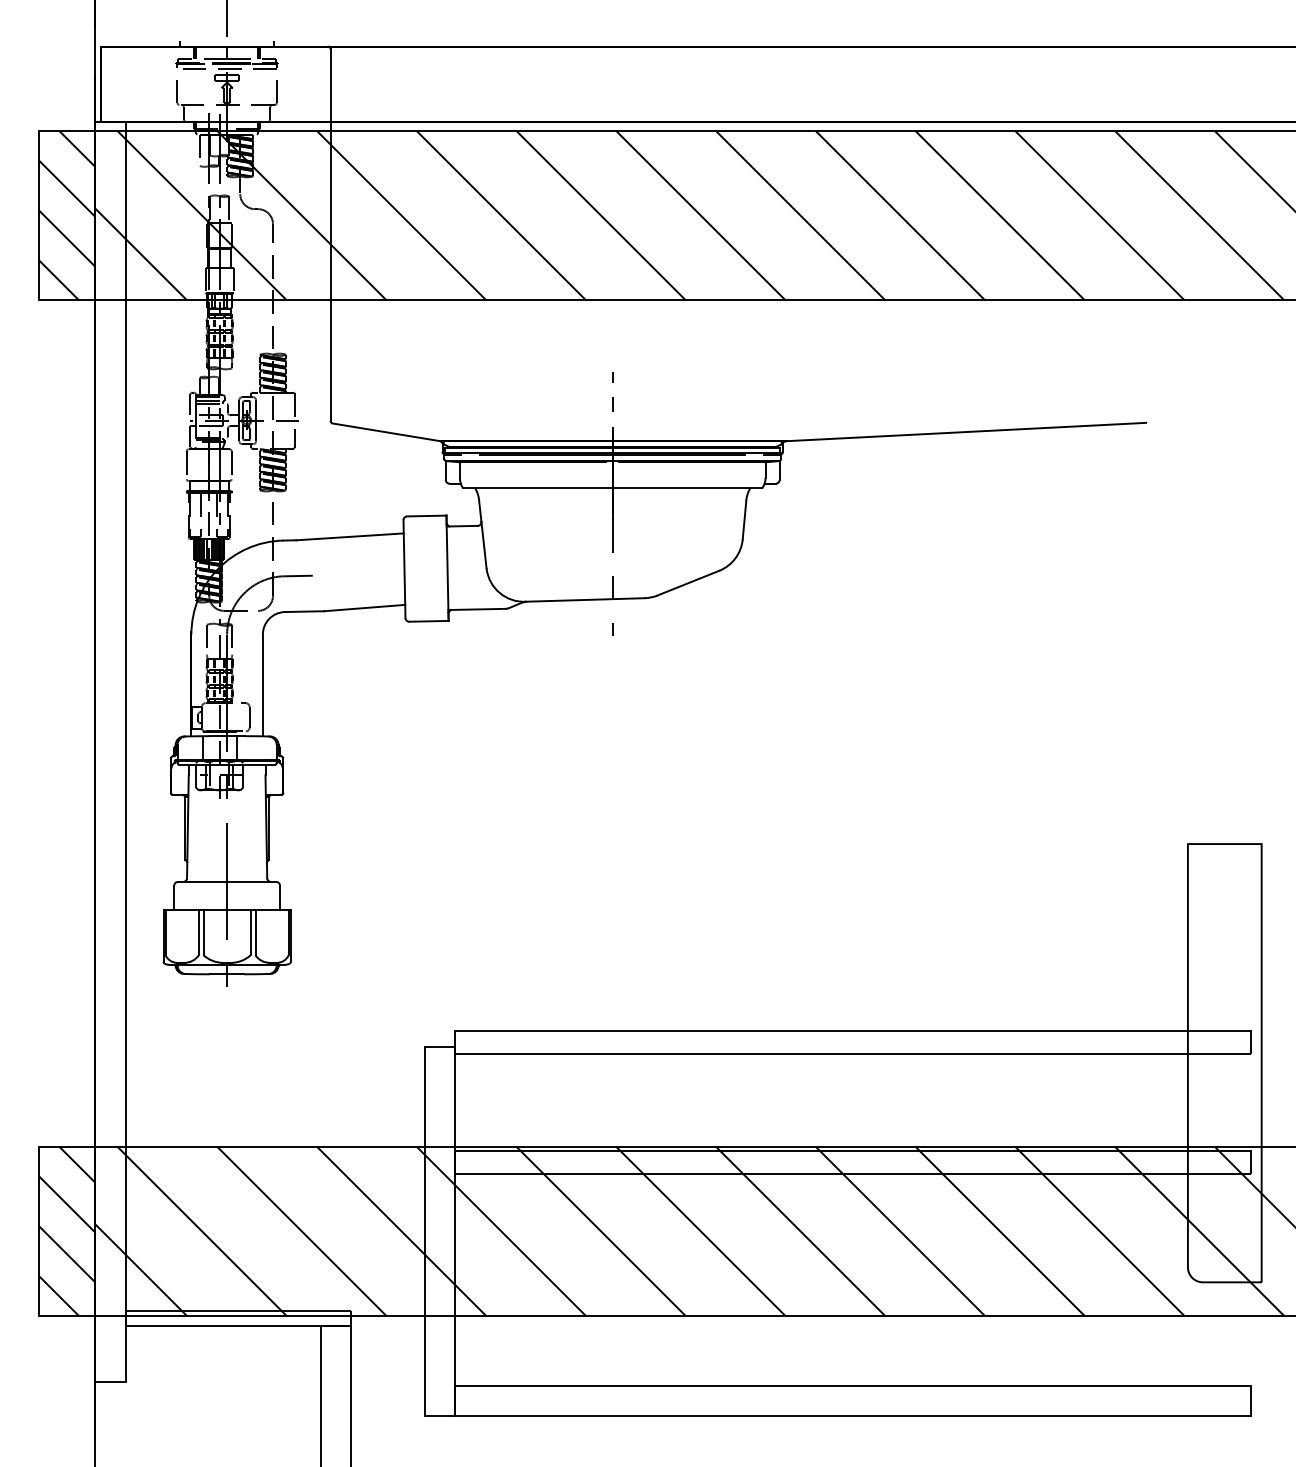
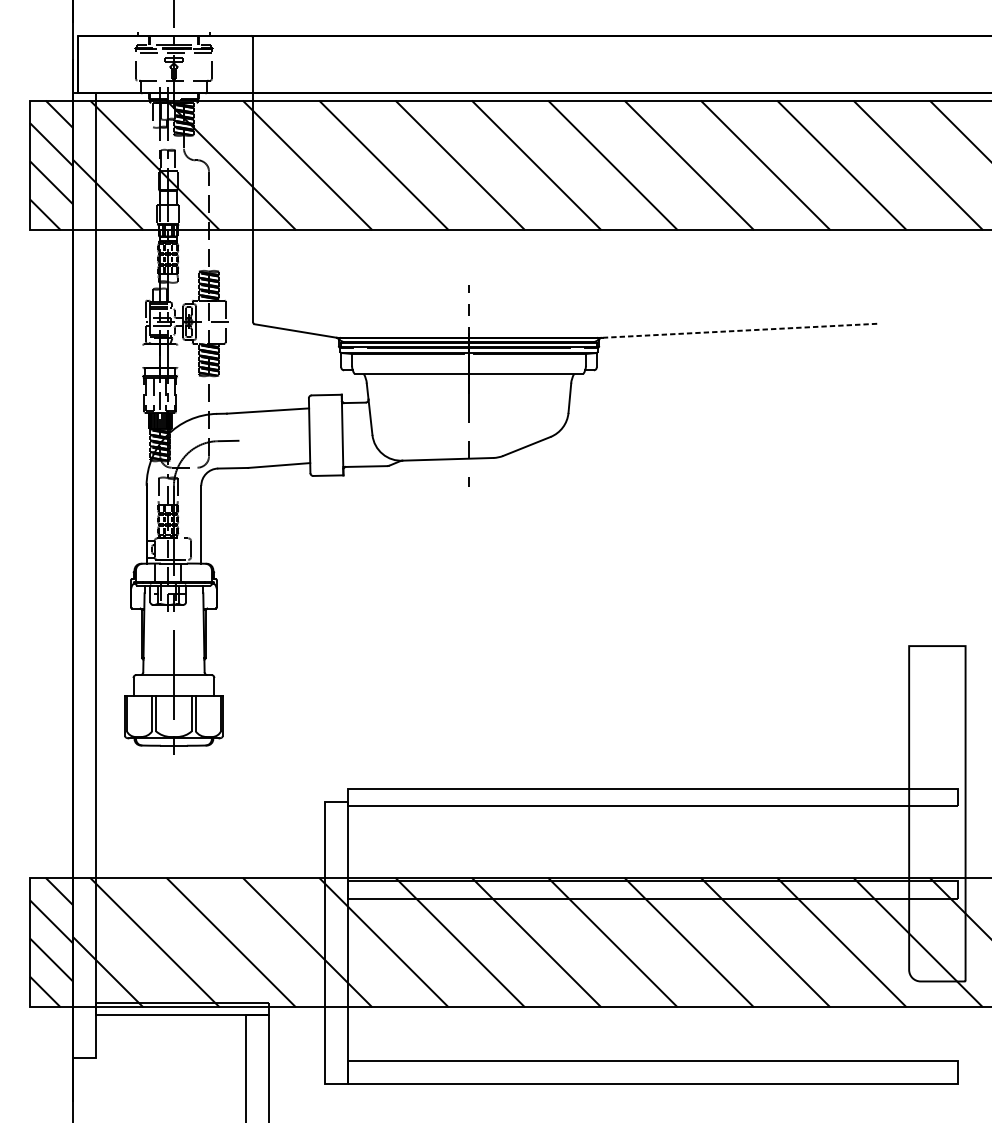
line: (965, 432) -> (738, 331), solid -> dashed
line: (186, 465) -> (142, 356), removed
line: (231, 465) -> (177, 356), removed

